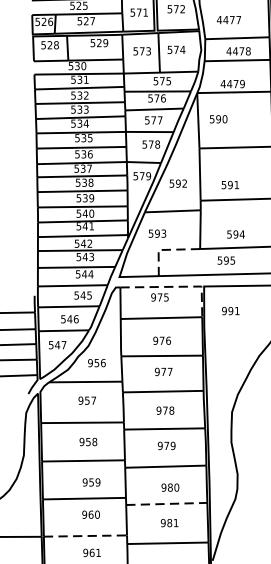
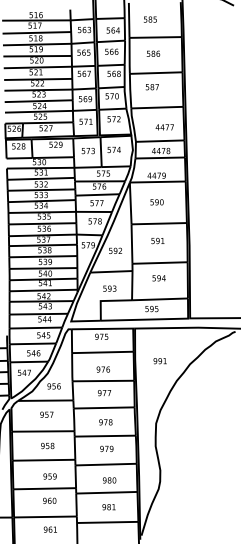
text: (228, 20) -> (164, 127), moved
text: (217, 119) -> (156, 202), moved
text: (229, 184) -> (157, 240), moved
text: (157, 233) -> (109, 288), moved
text: (235, 234) -> (158, 278), moved
line: (166, 249) -> (106, 300), dashed -> solid
line: (178, 286) -> (115, 328), dashed -> solid
text: (229, 311) -> (159, 361), moved
line: (166, 503) -> (106, 492), dashed -> solid
line: (85, 535) -> (45, 516), dashed -> solid

